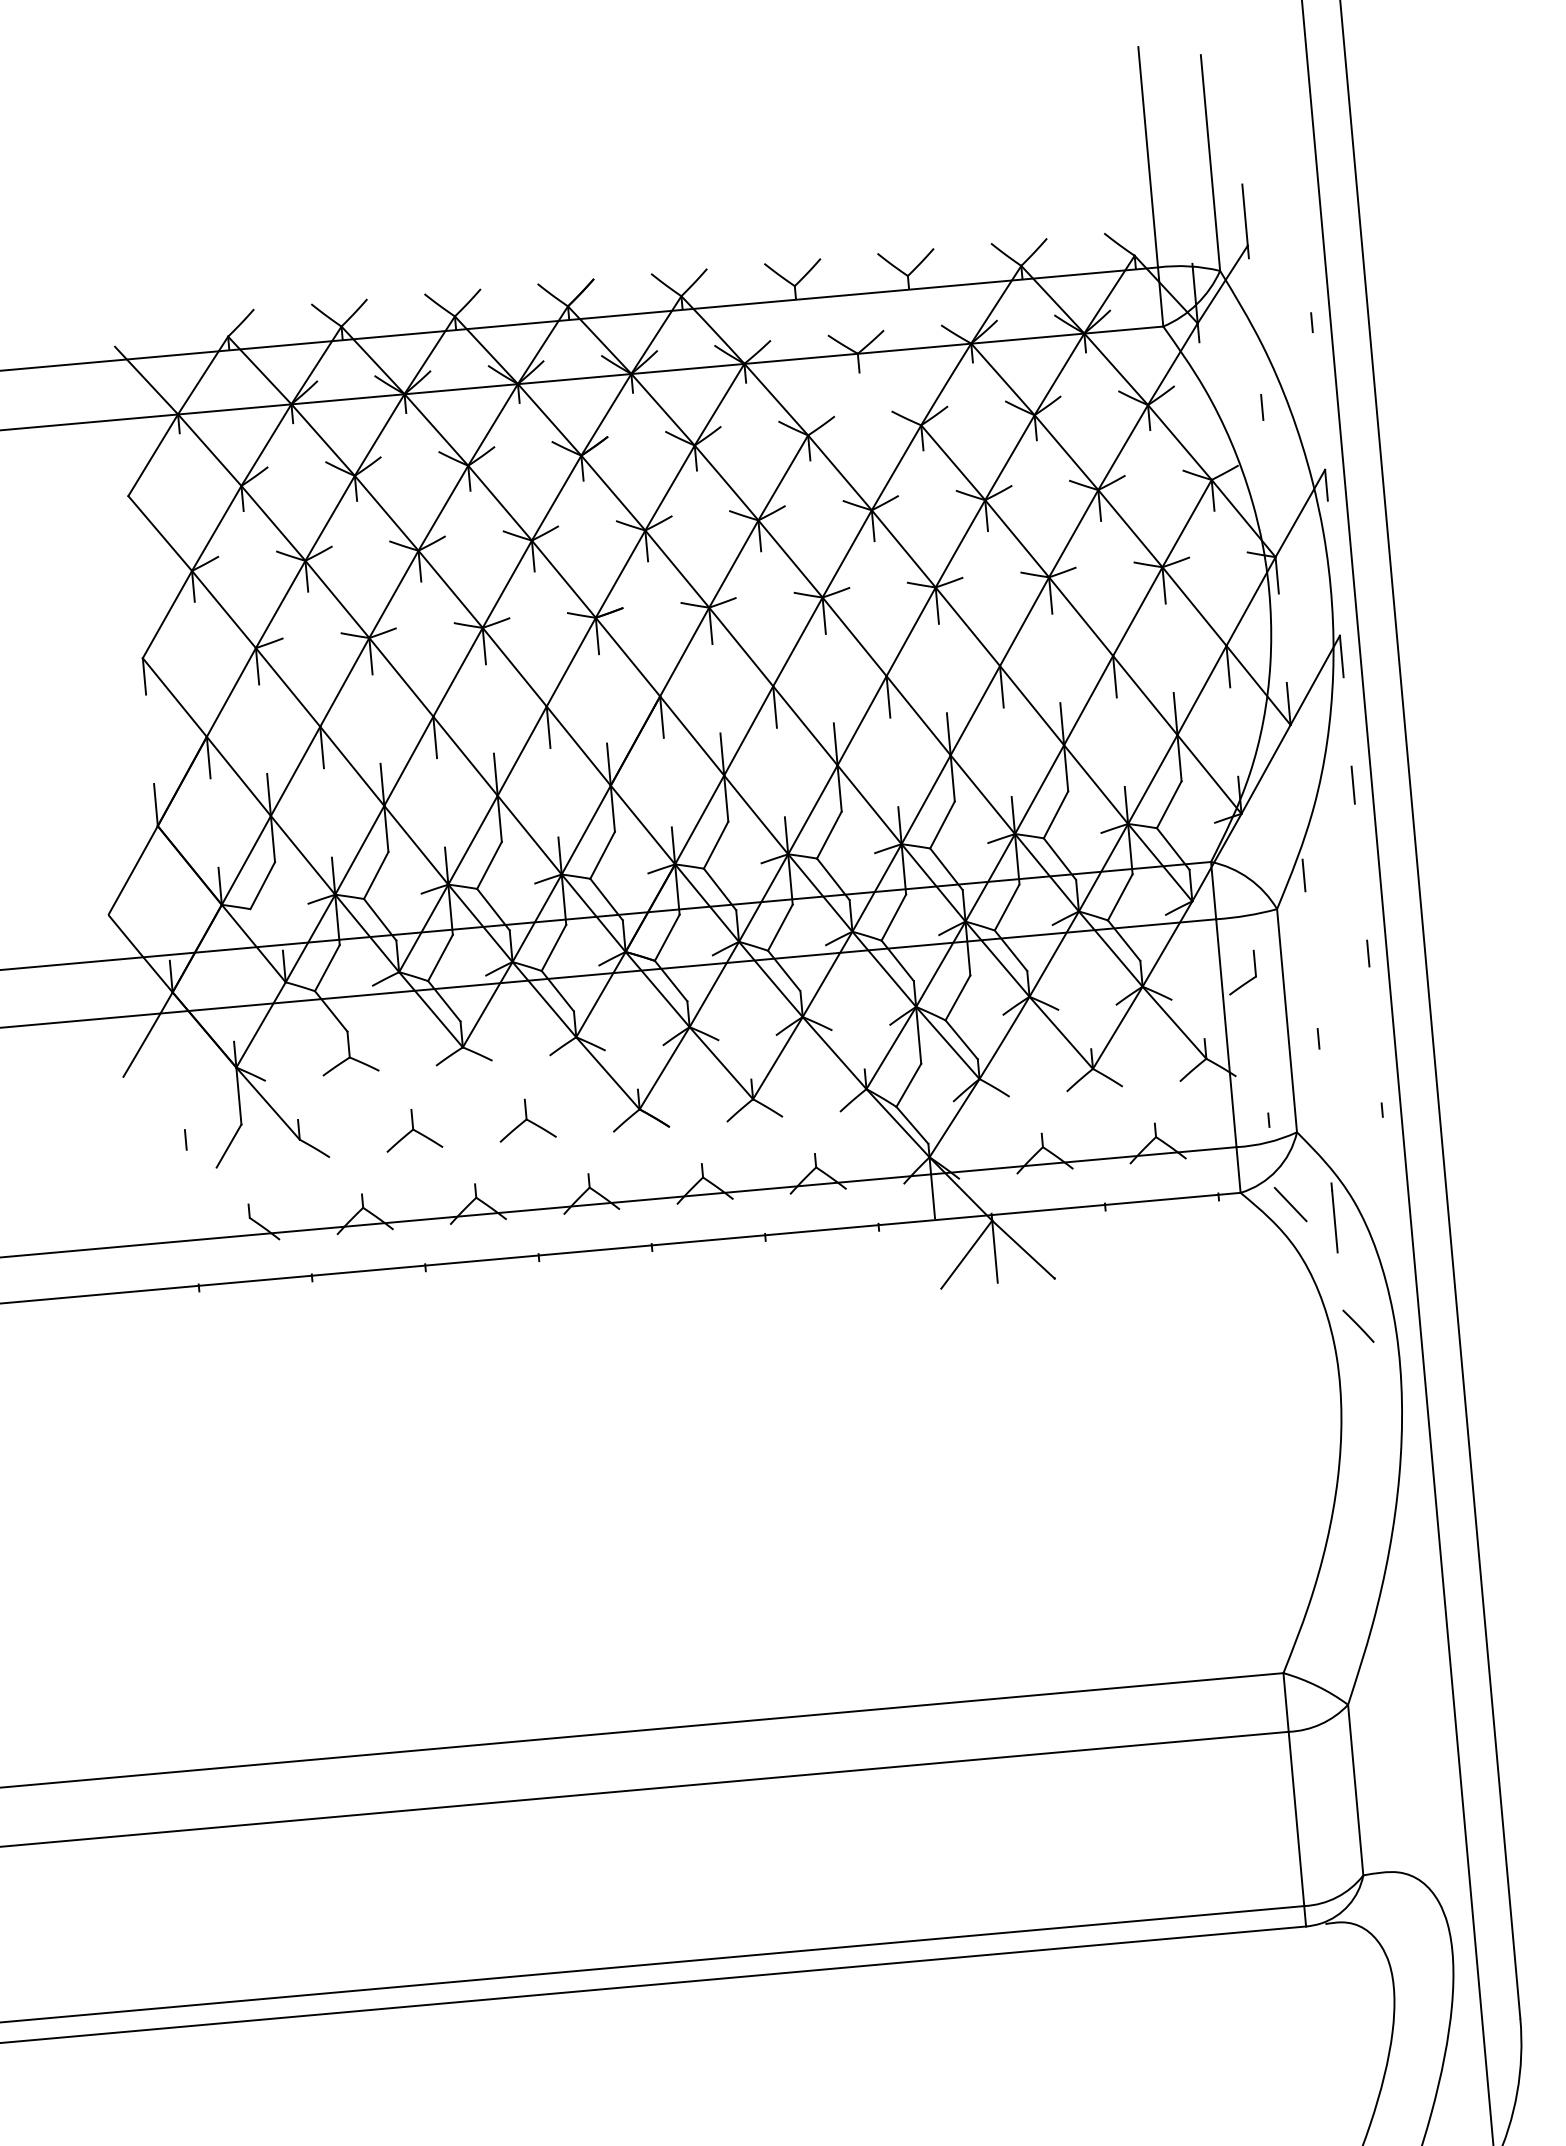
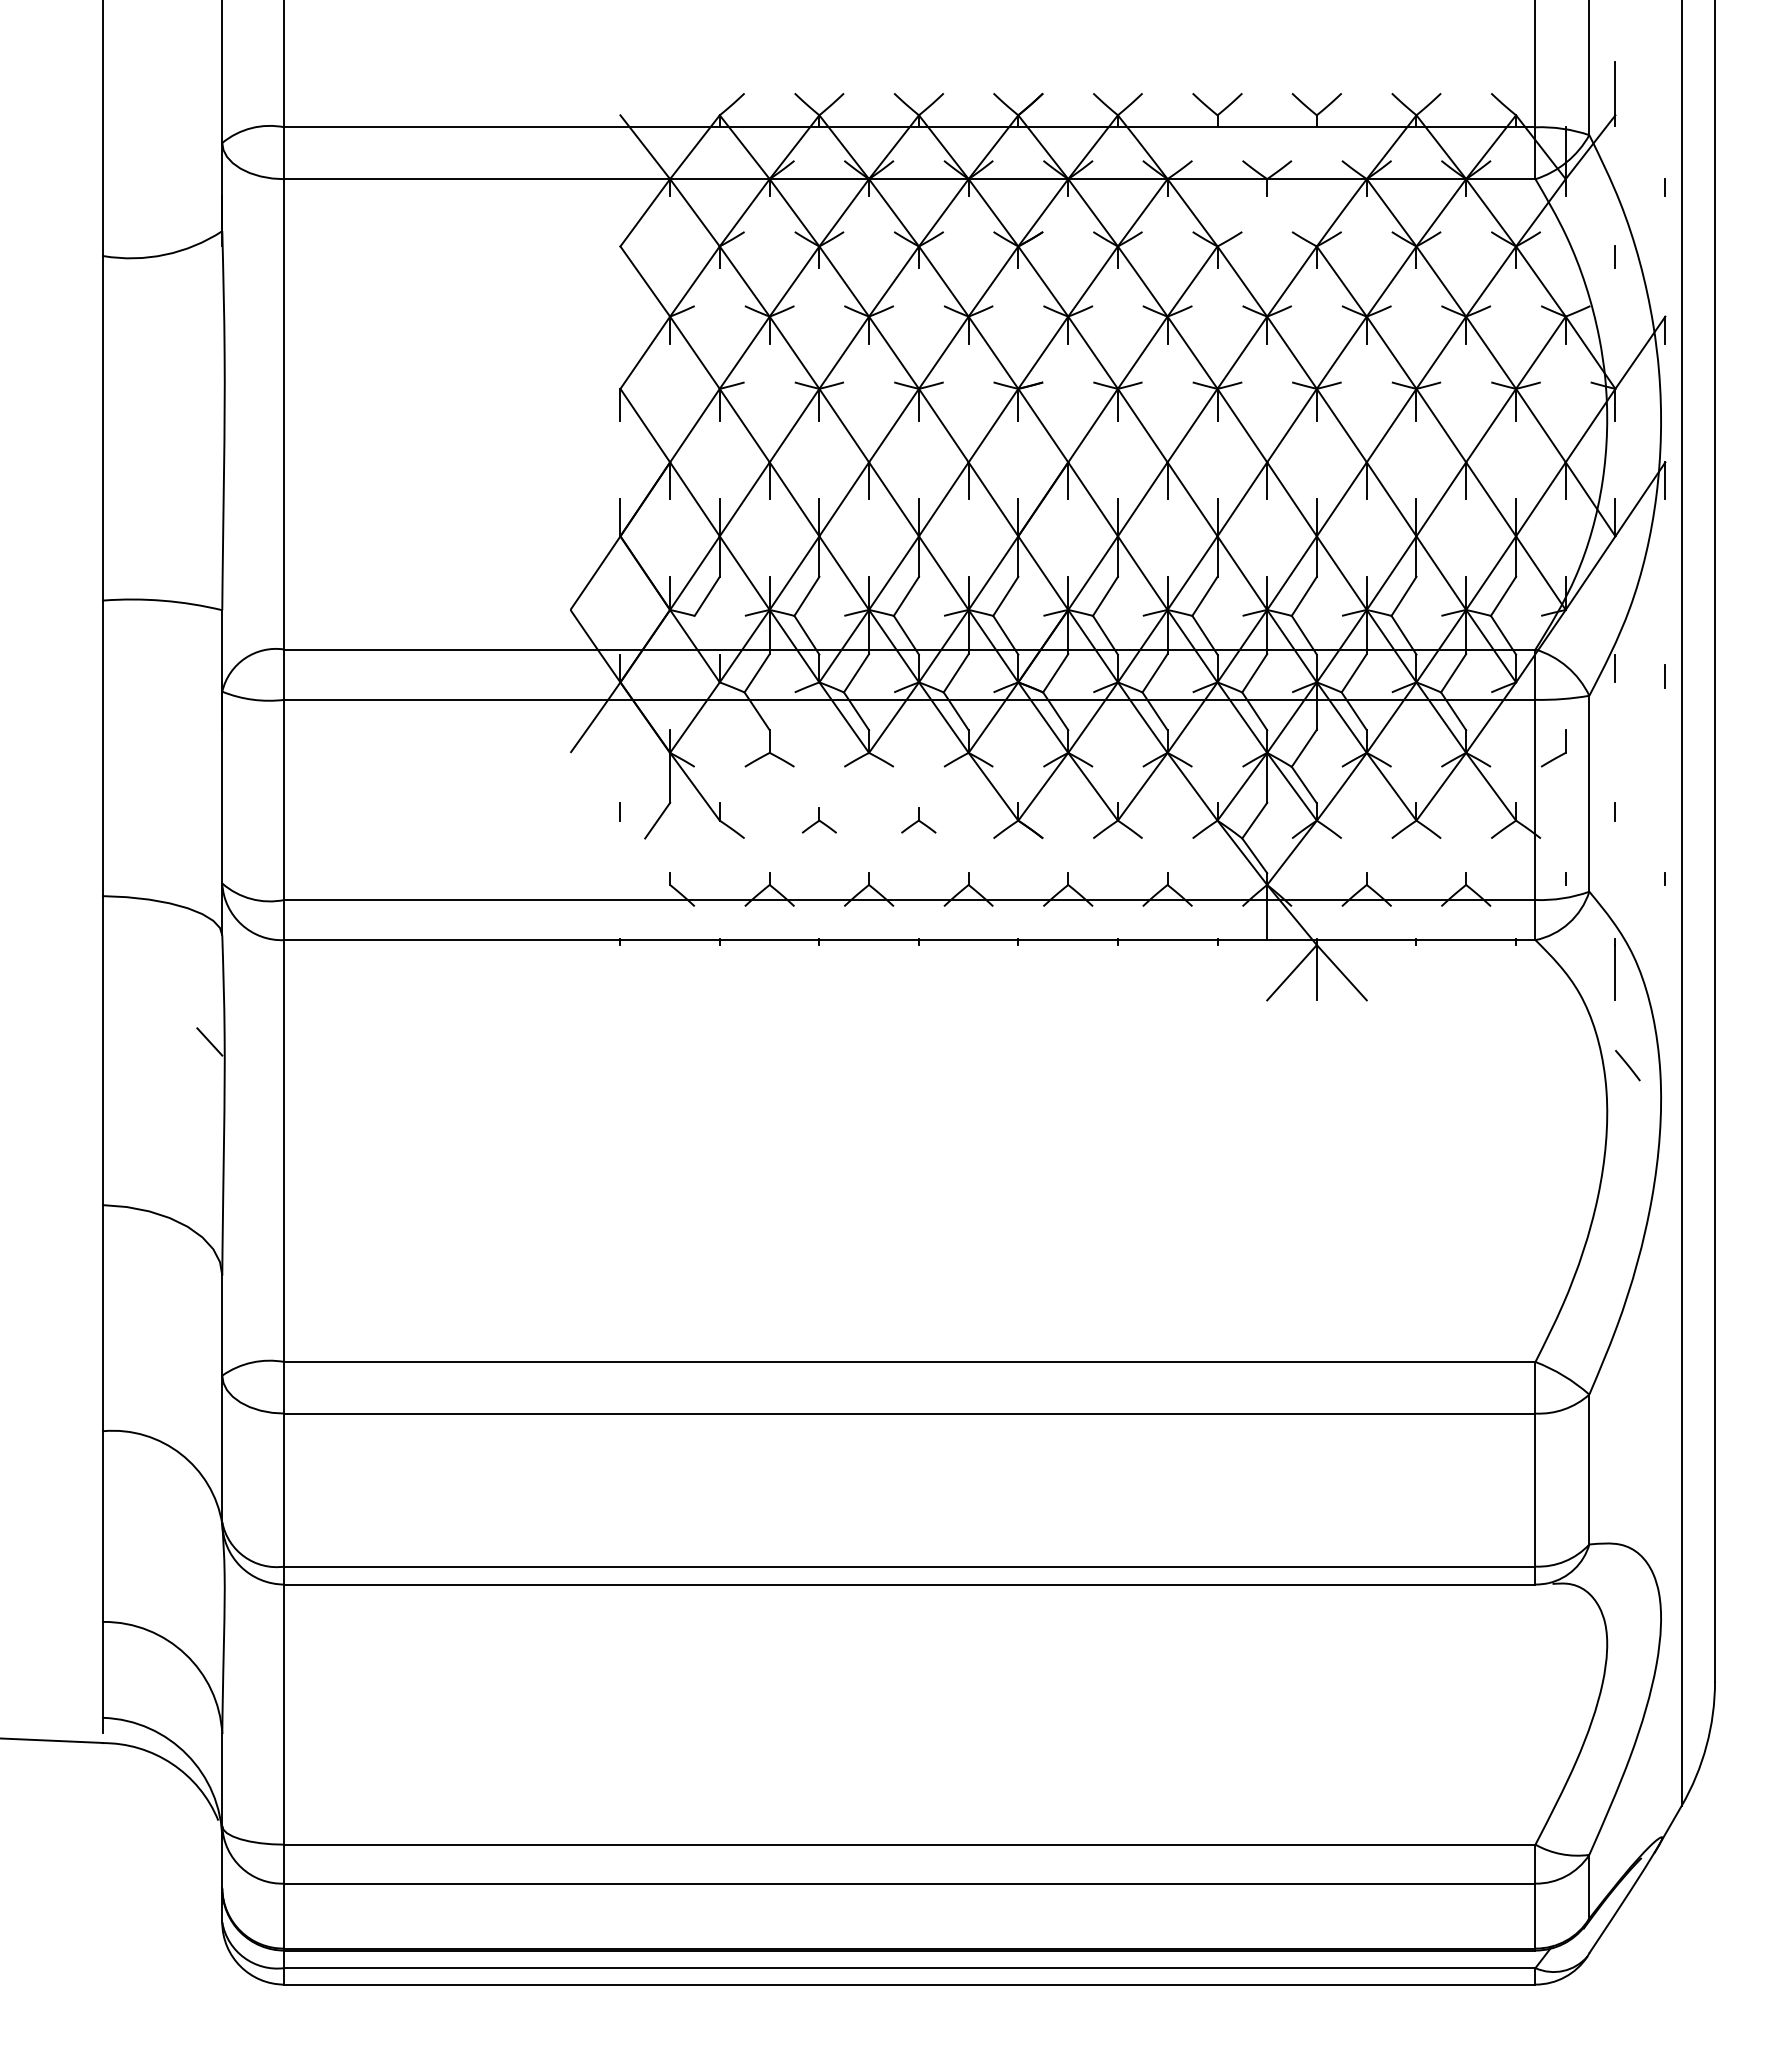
line: (1353, 784) -> (1665, 593), removed
line: (1367, 953) -> (1664, 676), moved
part: (526, 1119) -> (918, 820), size x0.7
part: (413, 1129) -> (819, 820), size x0.7
line: (1289, 1203) -> (1577, 953), removed

